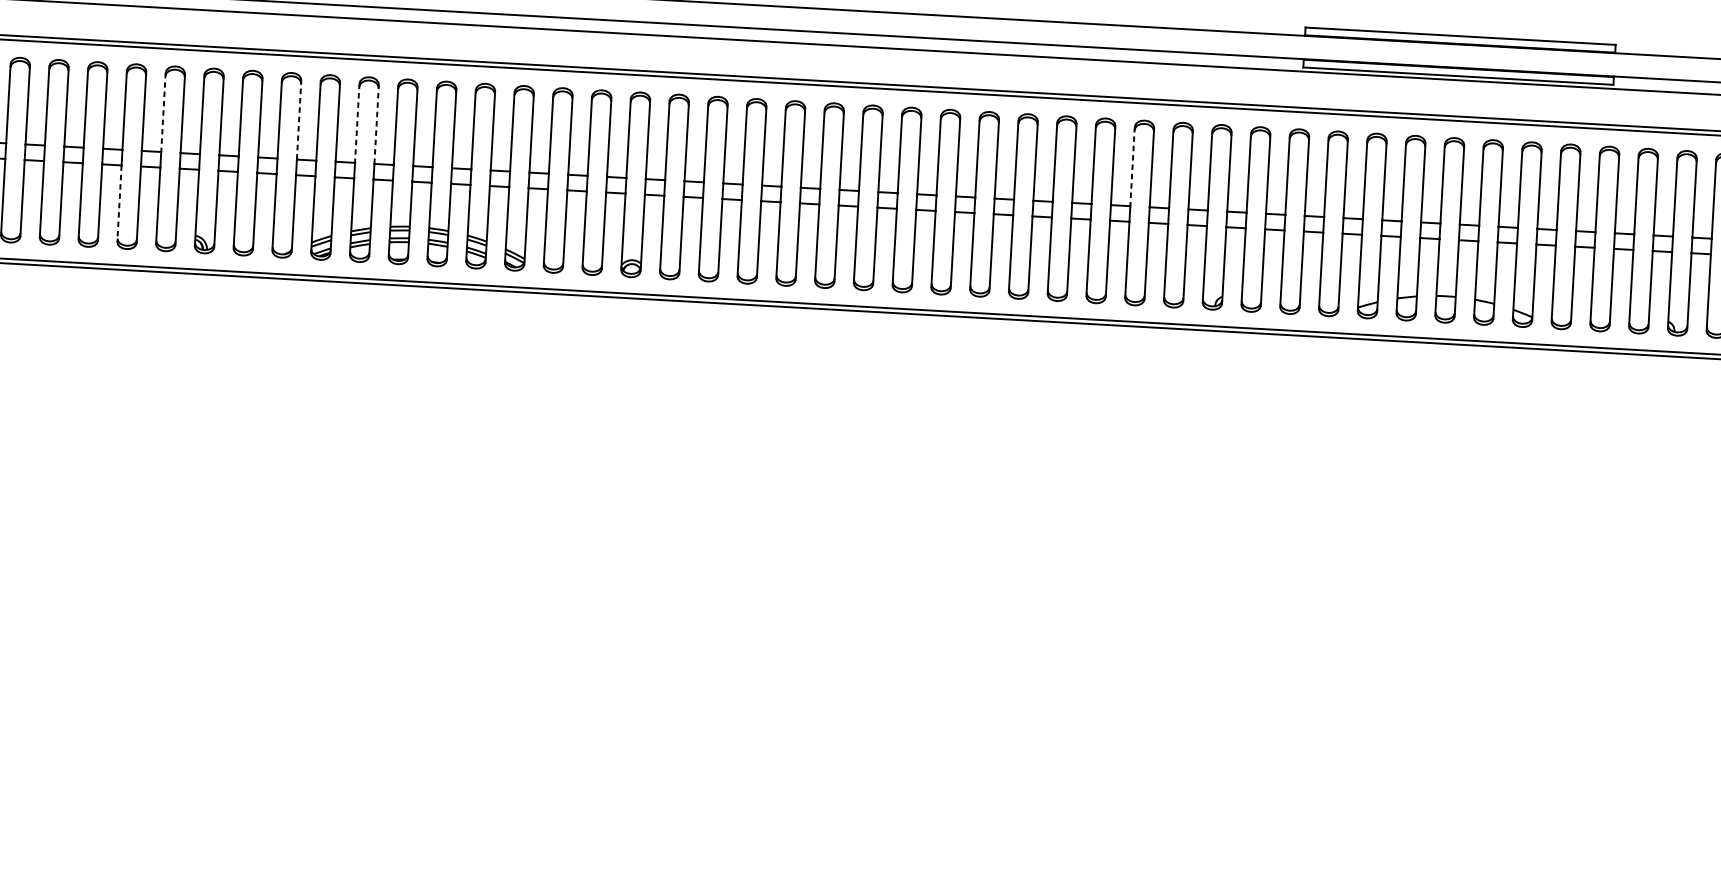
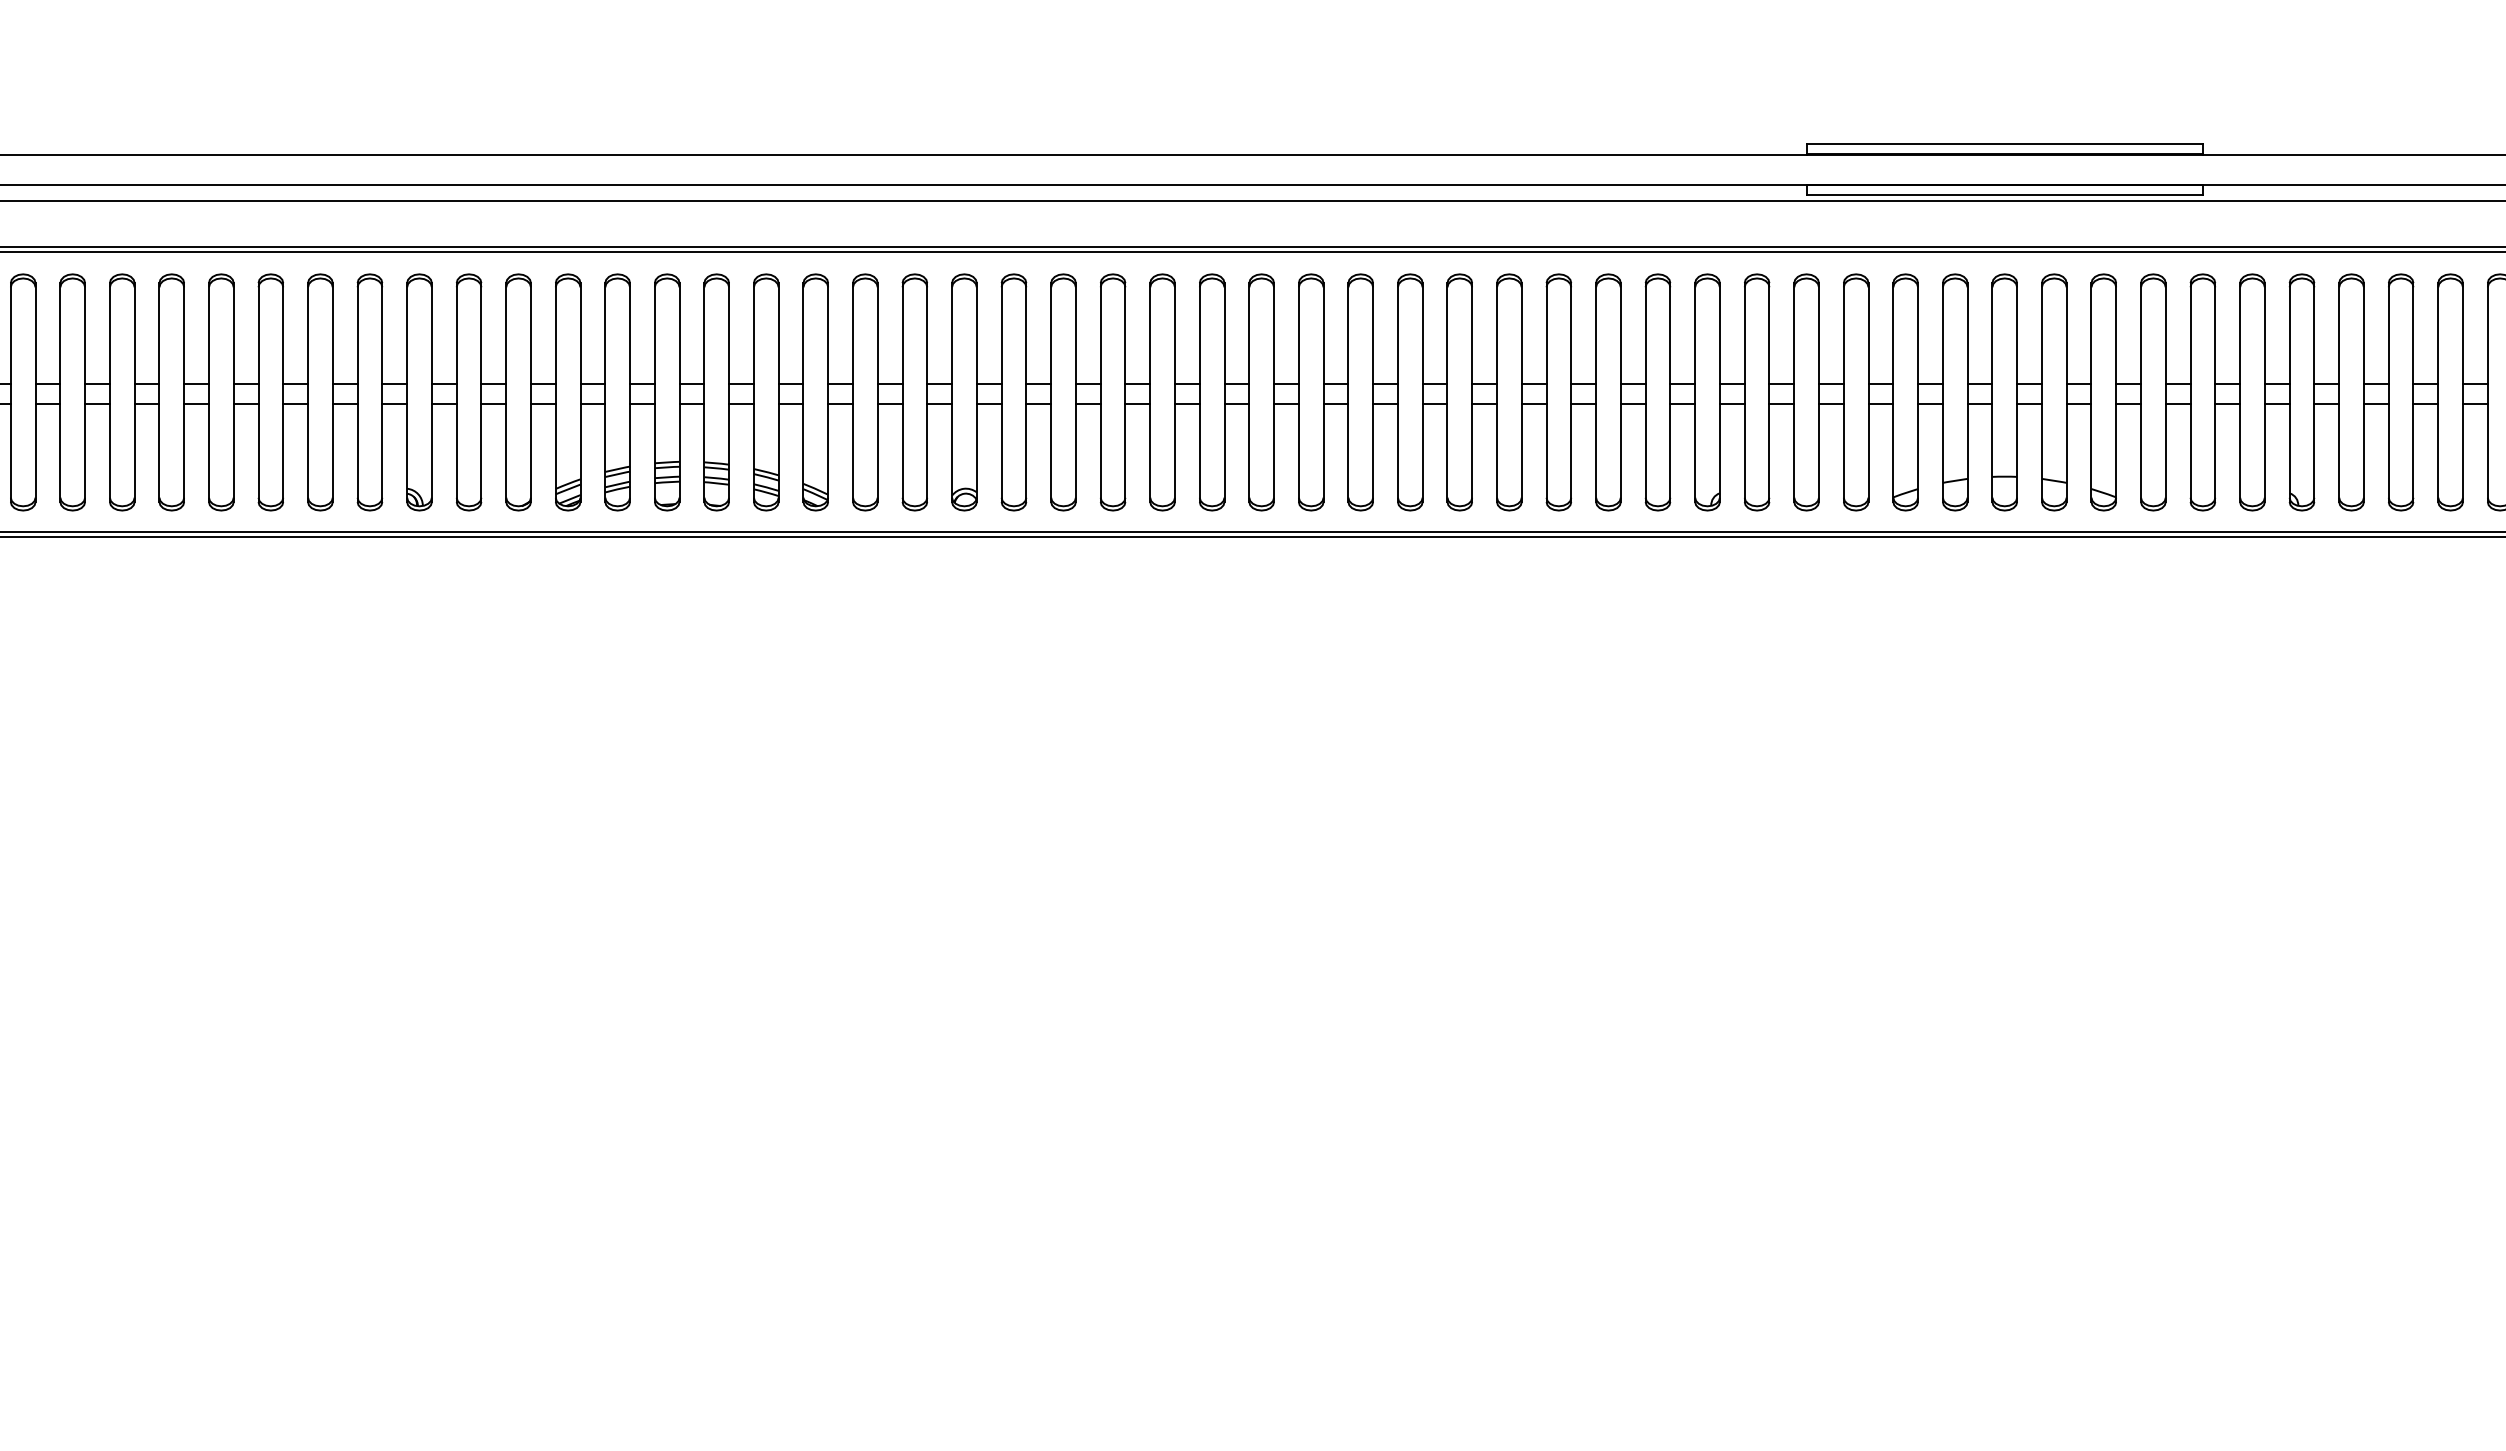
line: (163, 112) -> (357, 333), dashed -> solid
line: (298, 119) -> (530, 333), dashed -> solid
line: (357, 123) -> (605, 333), dashed -> solid
line: (377, 124) -> (630, 333), dashed -> solid
line: (1132, 166) -> (1596, 333), dashed -> solid
line: (119, 203) -> (308, 453), dashed -> solid

